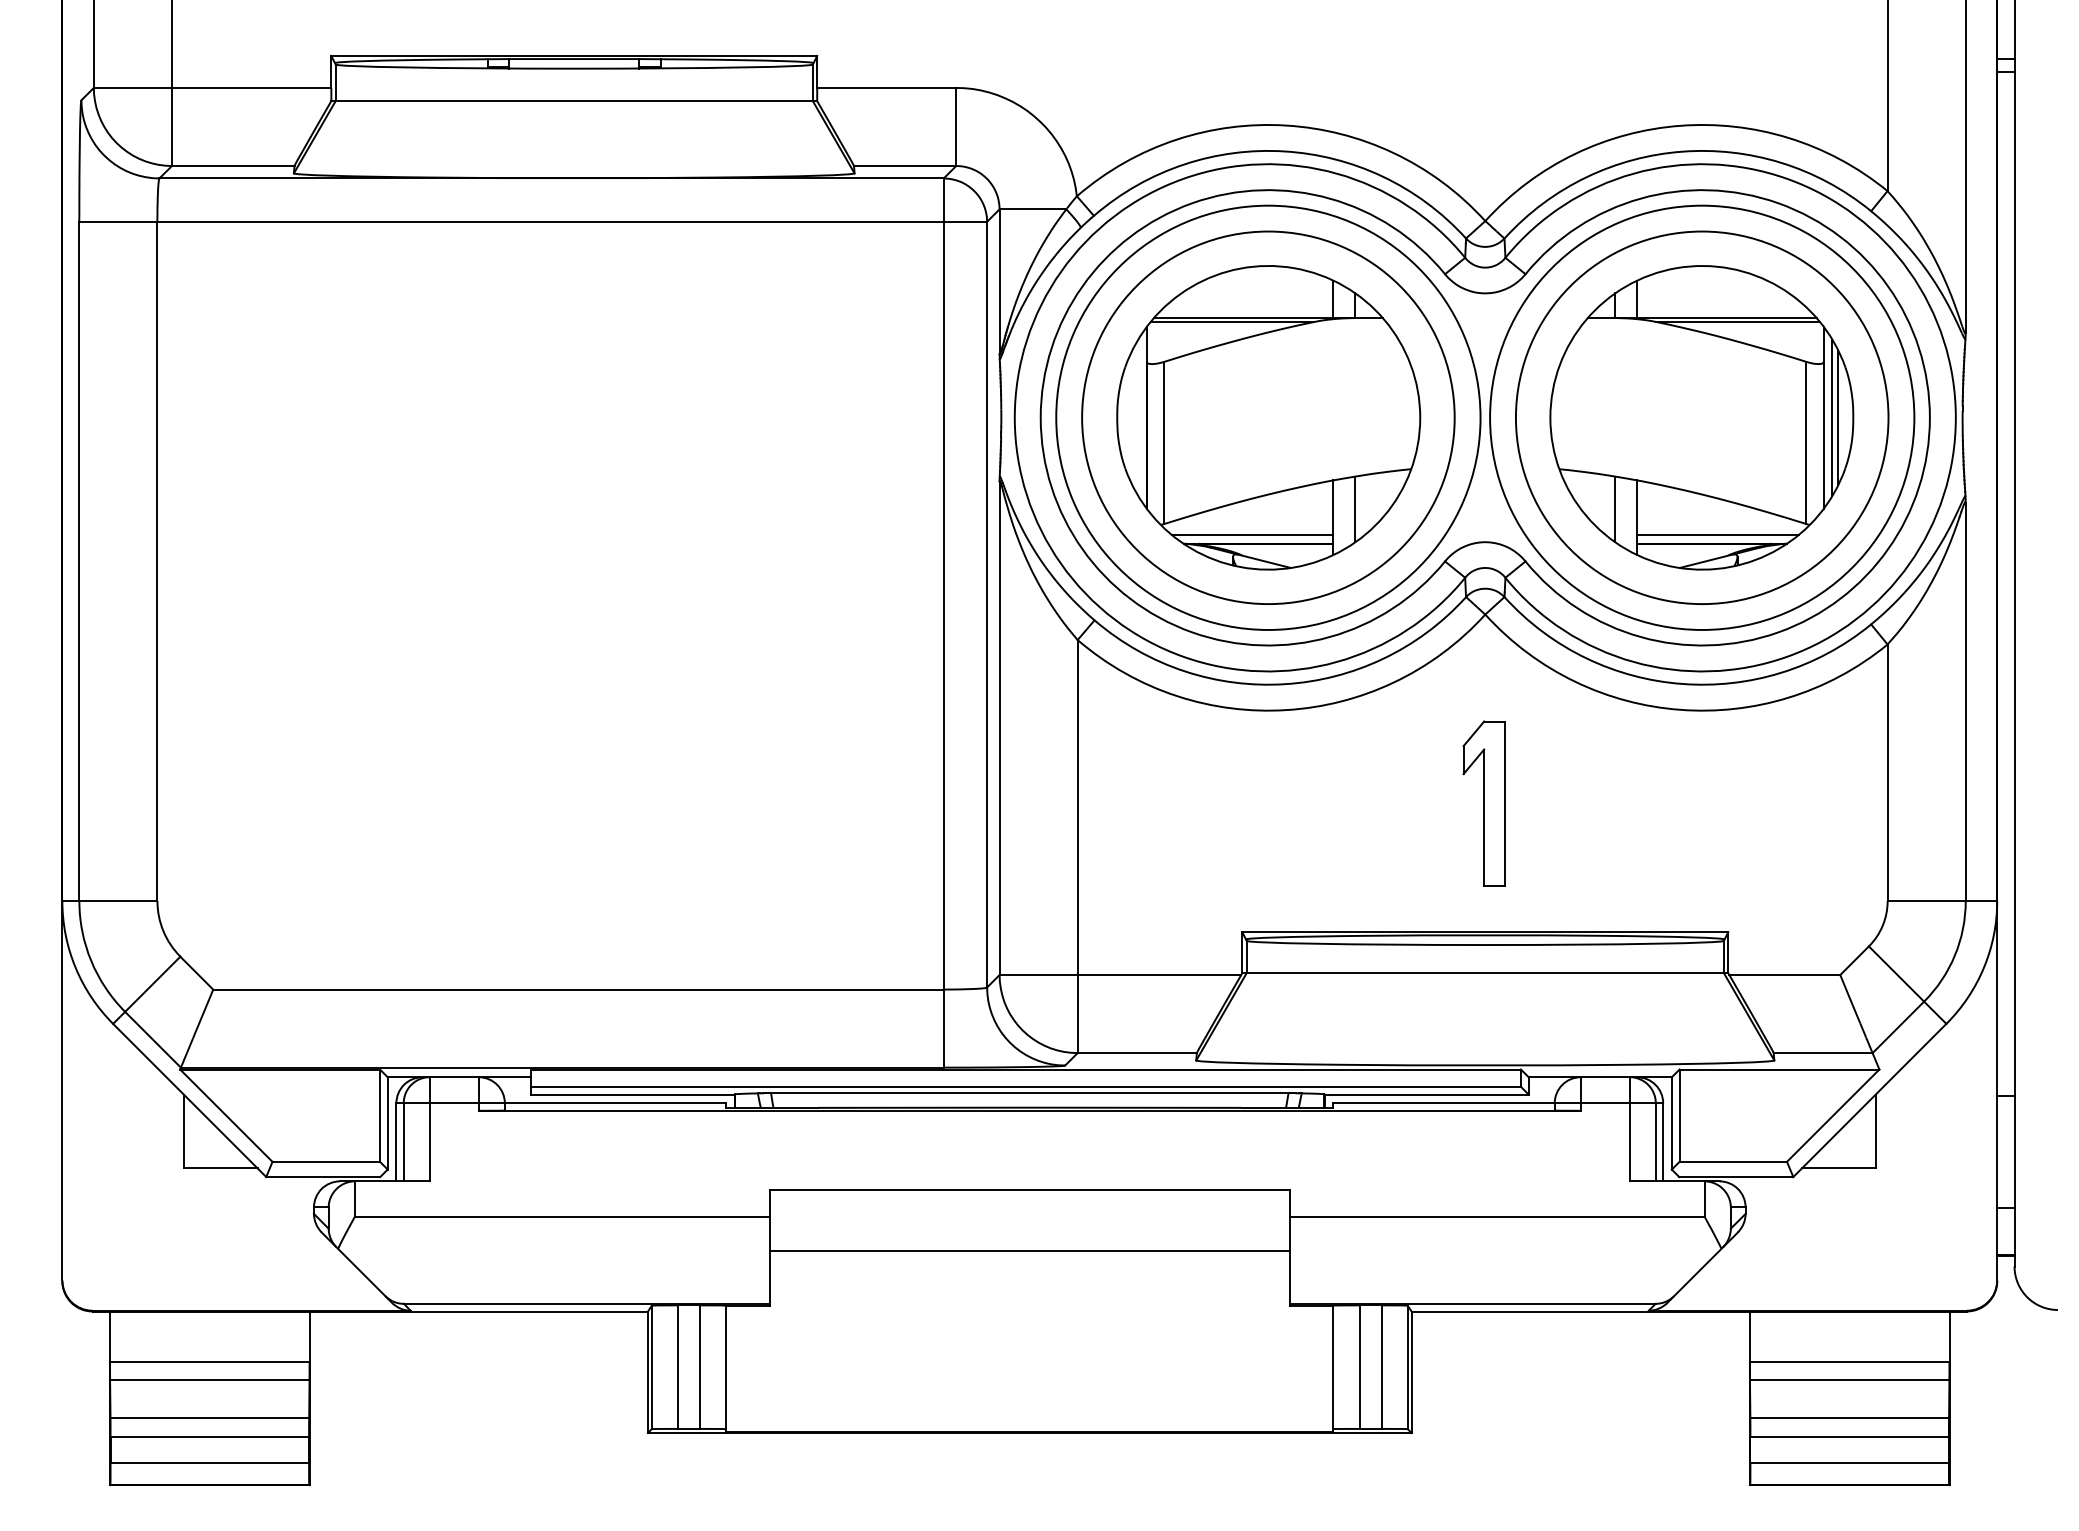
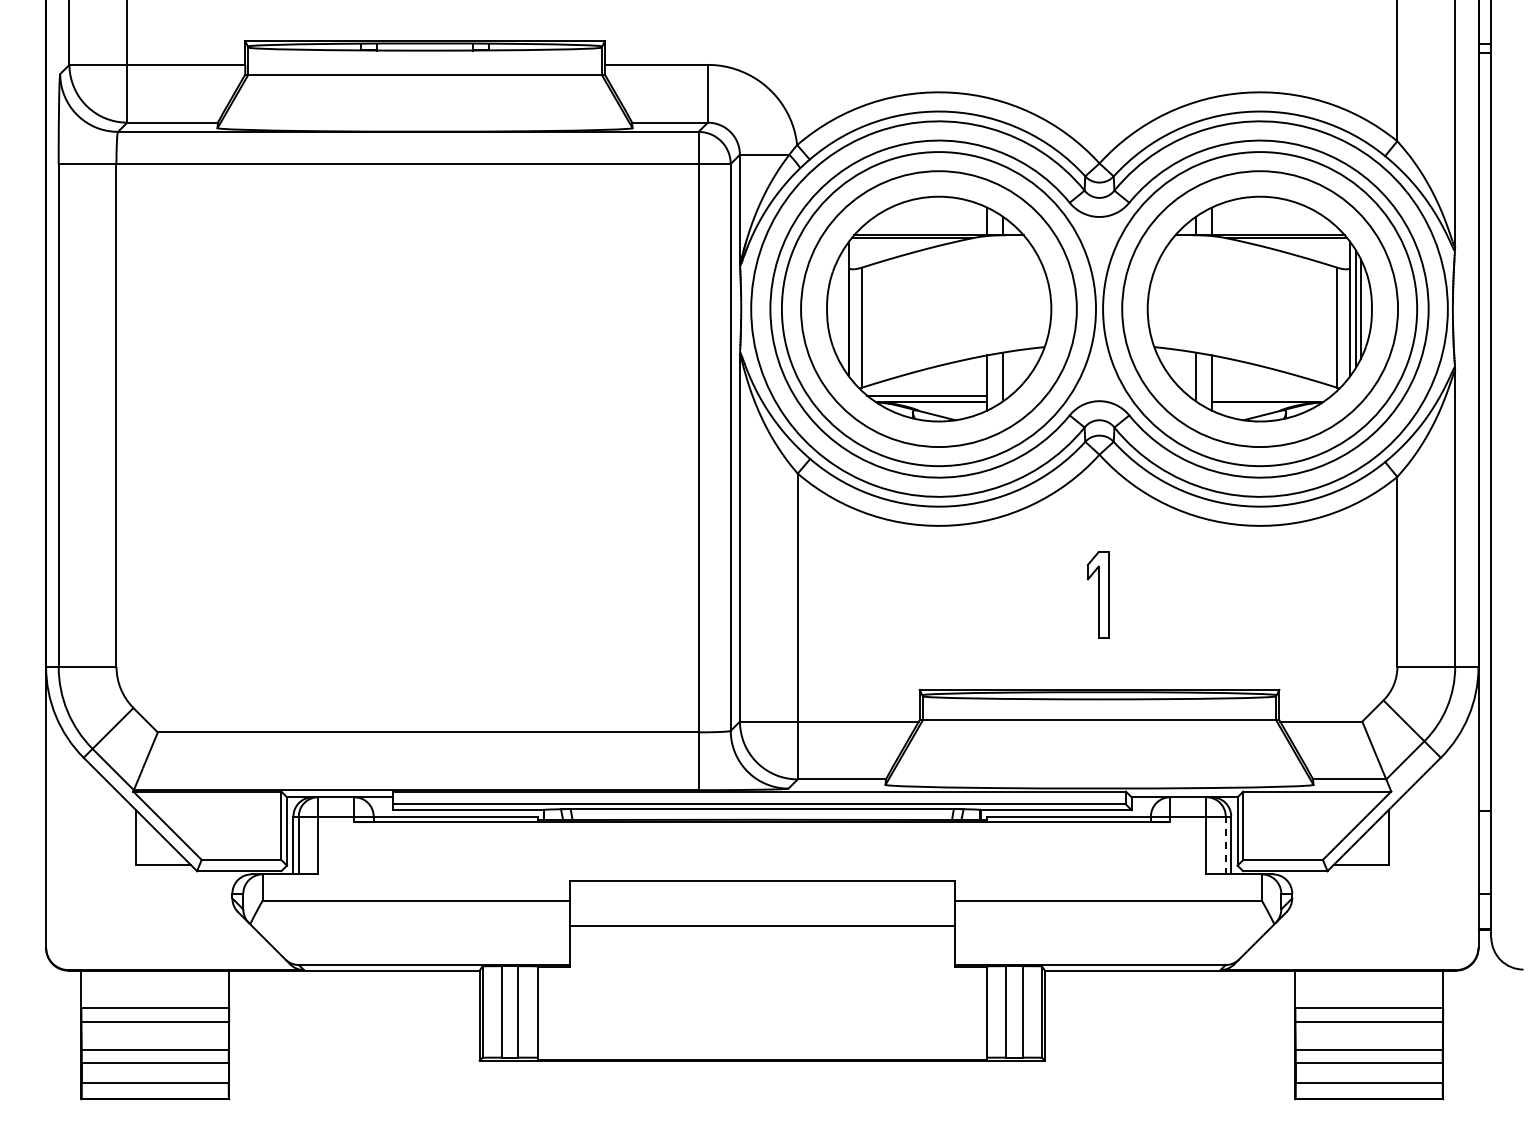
line: (1717, 534) -> (1271, 395), removed
part: (1483, 803) -> (1098, 594), size x0.7
line: (1655, 1142) -> (1225, 845), solid -> dashed

